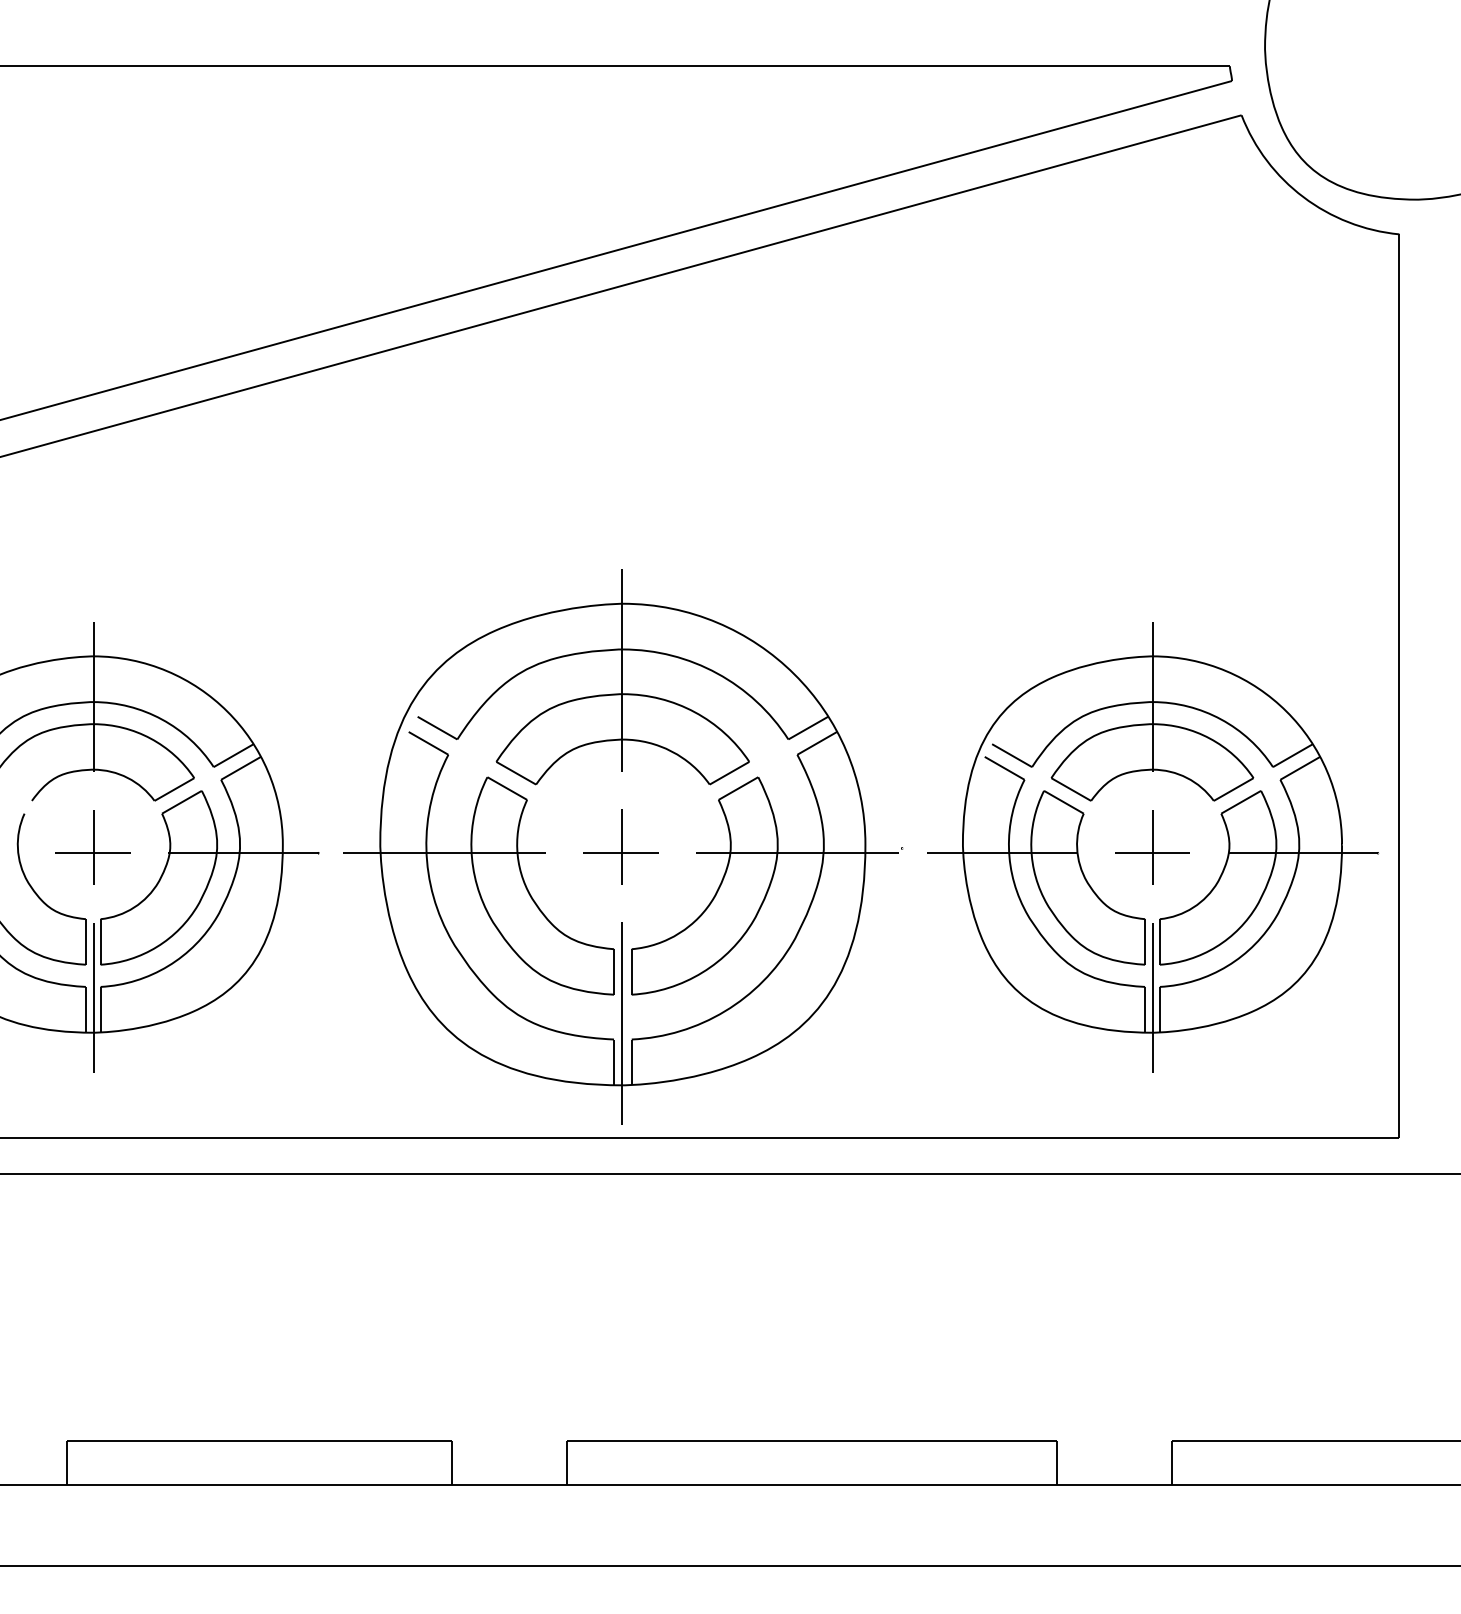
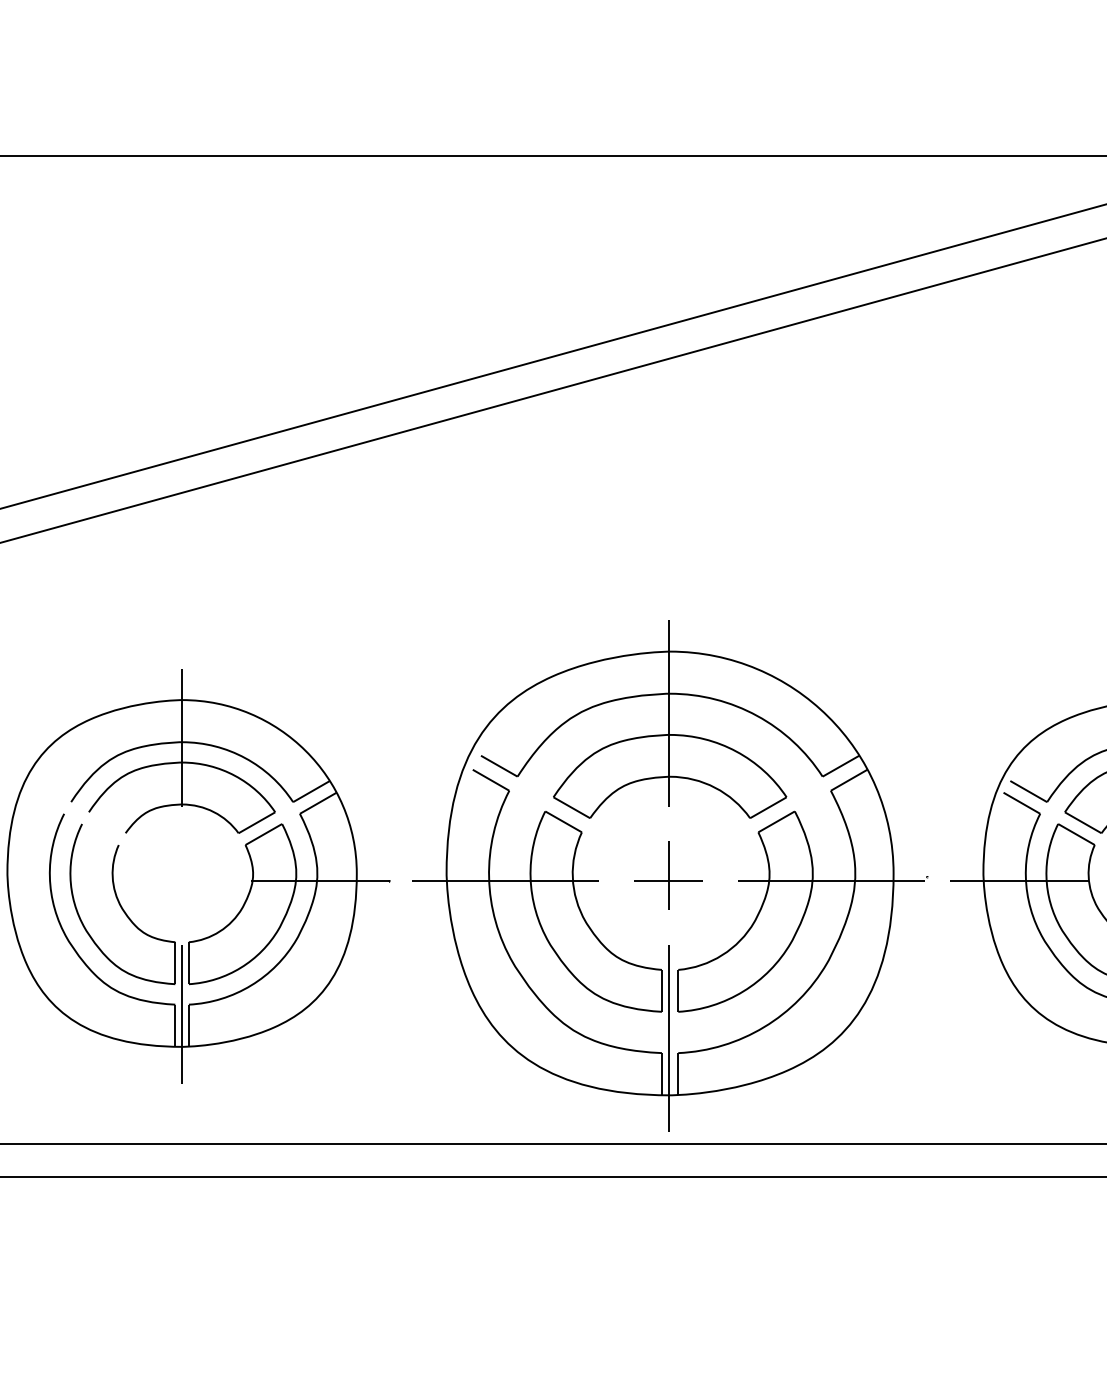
part: (92, 847) -> (181, 876), removed

